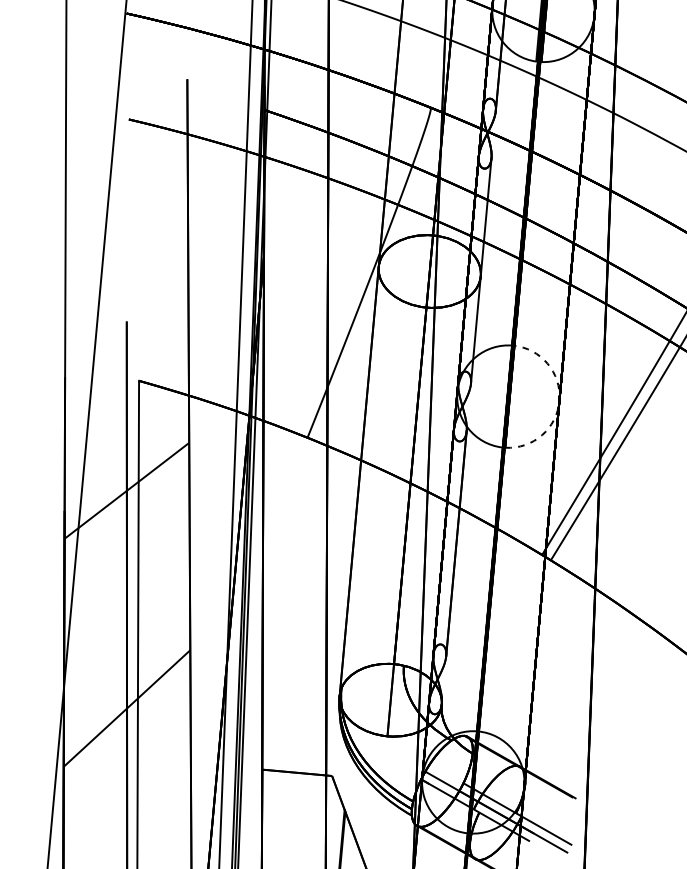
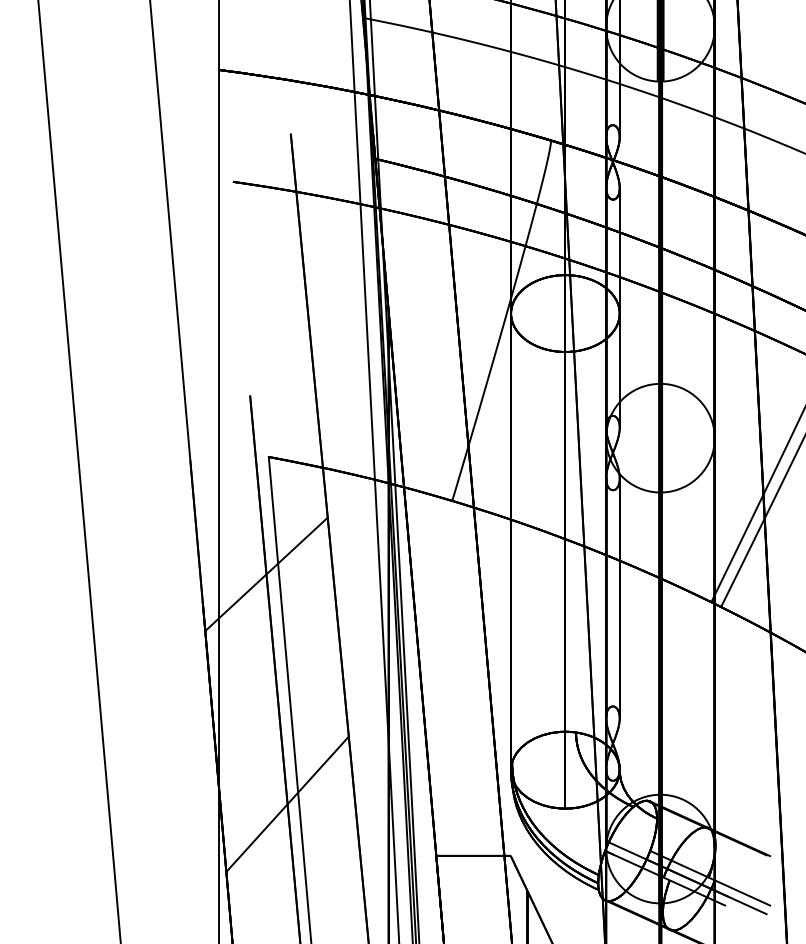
arc: (559, 400) -> (714, 437), dashed -> solid

